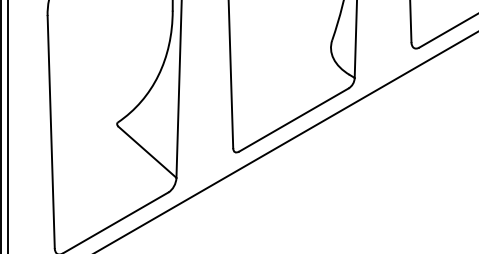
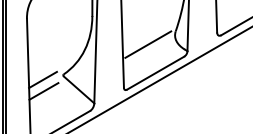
line: (280, 65) -> (148, 44), added
line: (77, 132) -> (42, 79), added
line: (79, 155) -> (43, 91), added

